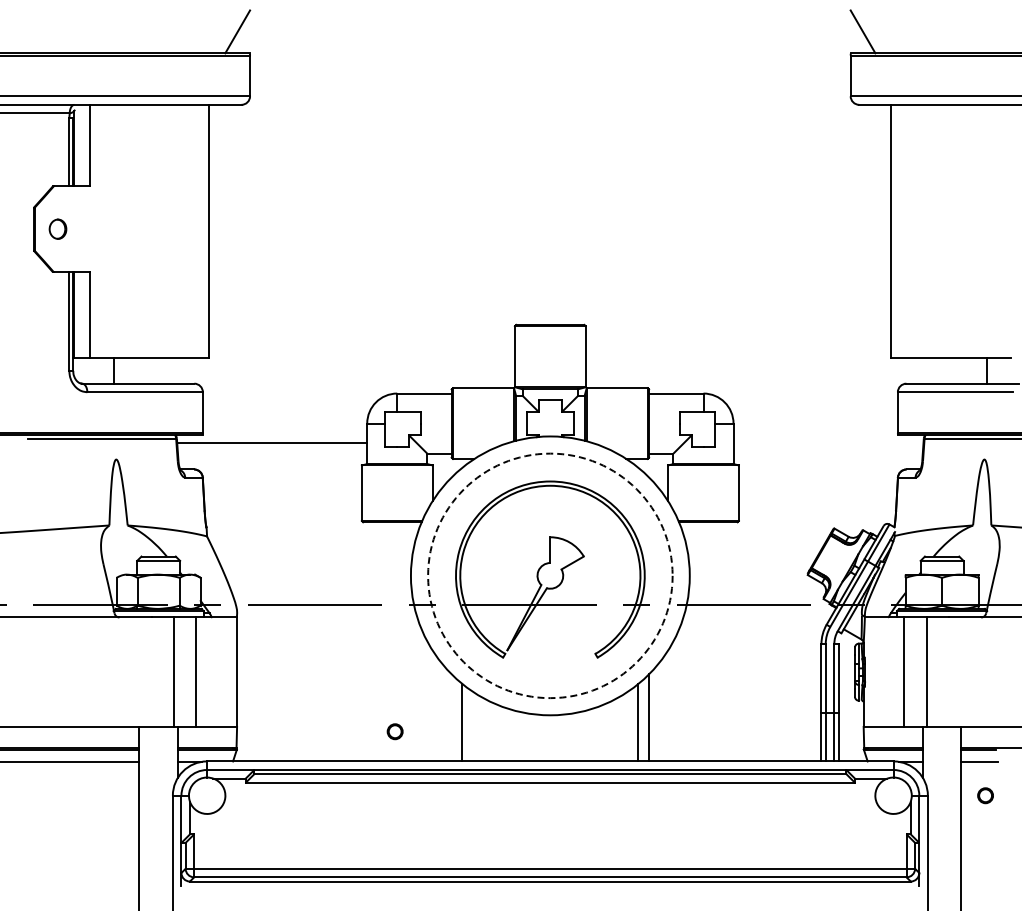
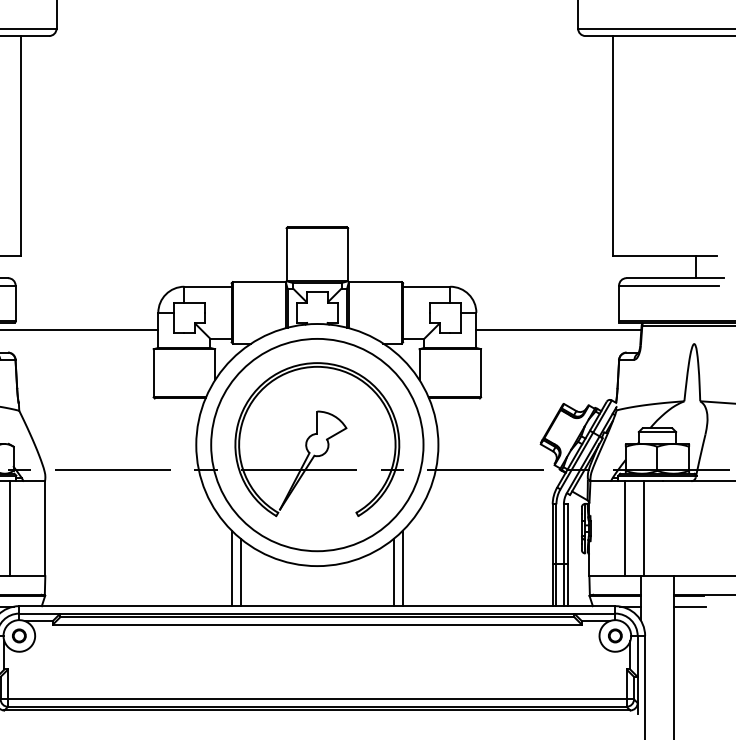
line: (828, 443) -> (558, 330), added
circle: (550, 575) -> (317, 444), dashed -> solid
line: (451, 717) -> (231, 568), added
circle: (394, 731) -> (18, 635), moved
circle: (985, 795) -> (615, 635), moved

